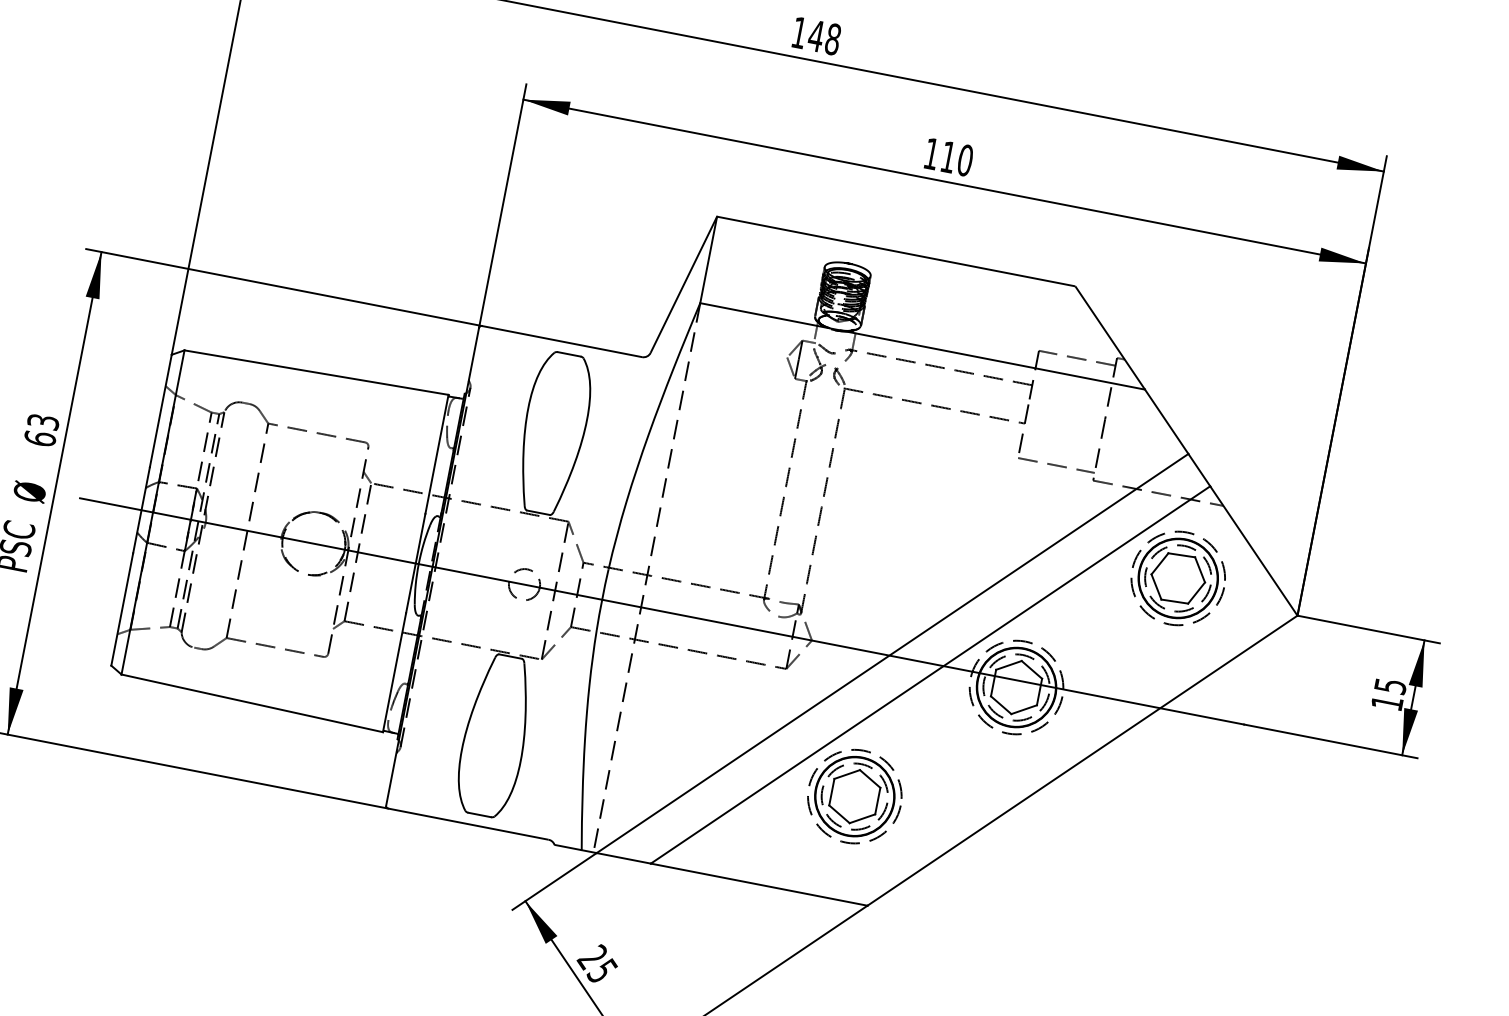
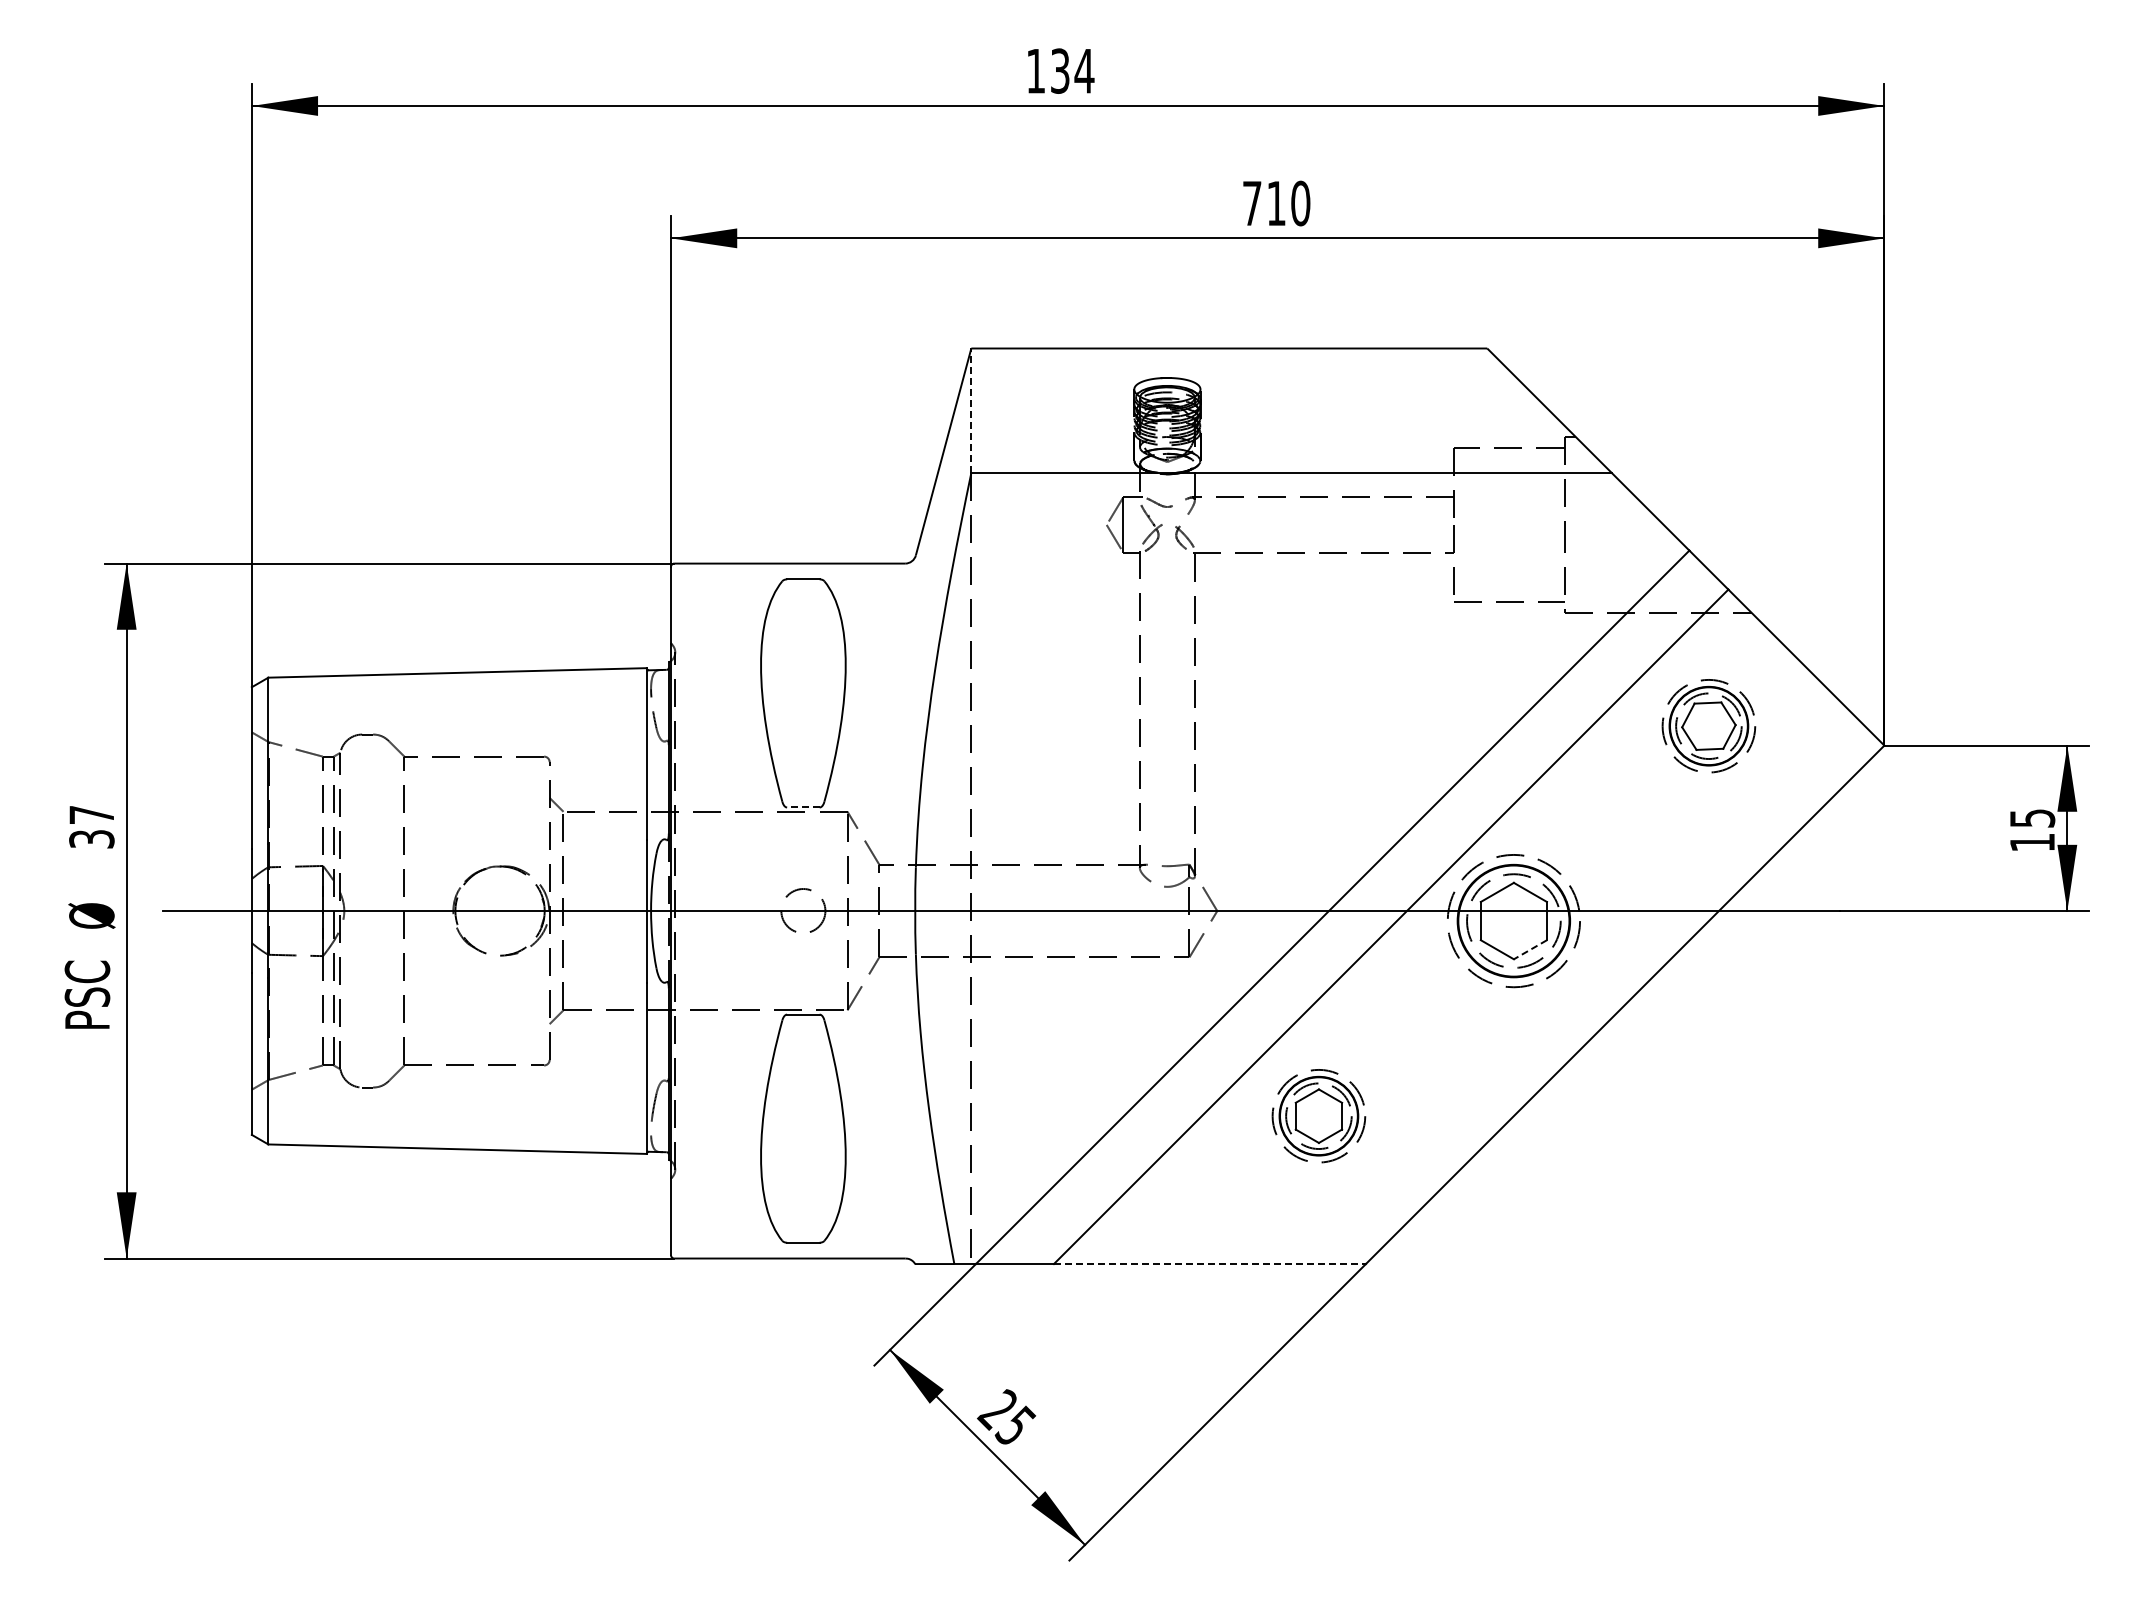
text: (824, 37) -> (1072, 70), 148 -> 134
text: (931, 153) -> (1252, 203), 110 -> 710
line: (708, 259) -> (971, 410), solid -> dashed
text: (41, 430) -> (91, 827), 63 -> 37
line: (537, 512) -> (802, 807), solid -> dashed
part: (1177, 578) -> (1708, 726), size x0.7
line: (1024, 709) -> (1530, 949), solid -> dashed
part: (854, 796) -> (1318, 1116), size x0.7
line: (758, 884) -> (1209, 1264), solid -> dashed

